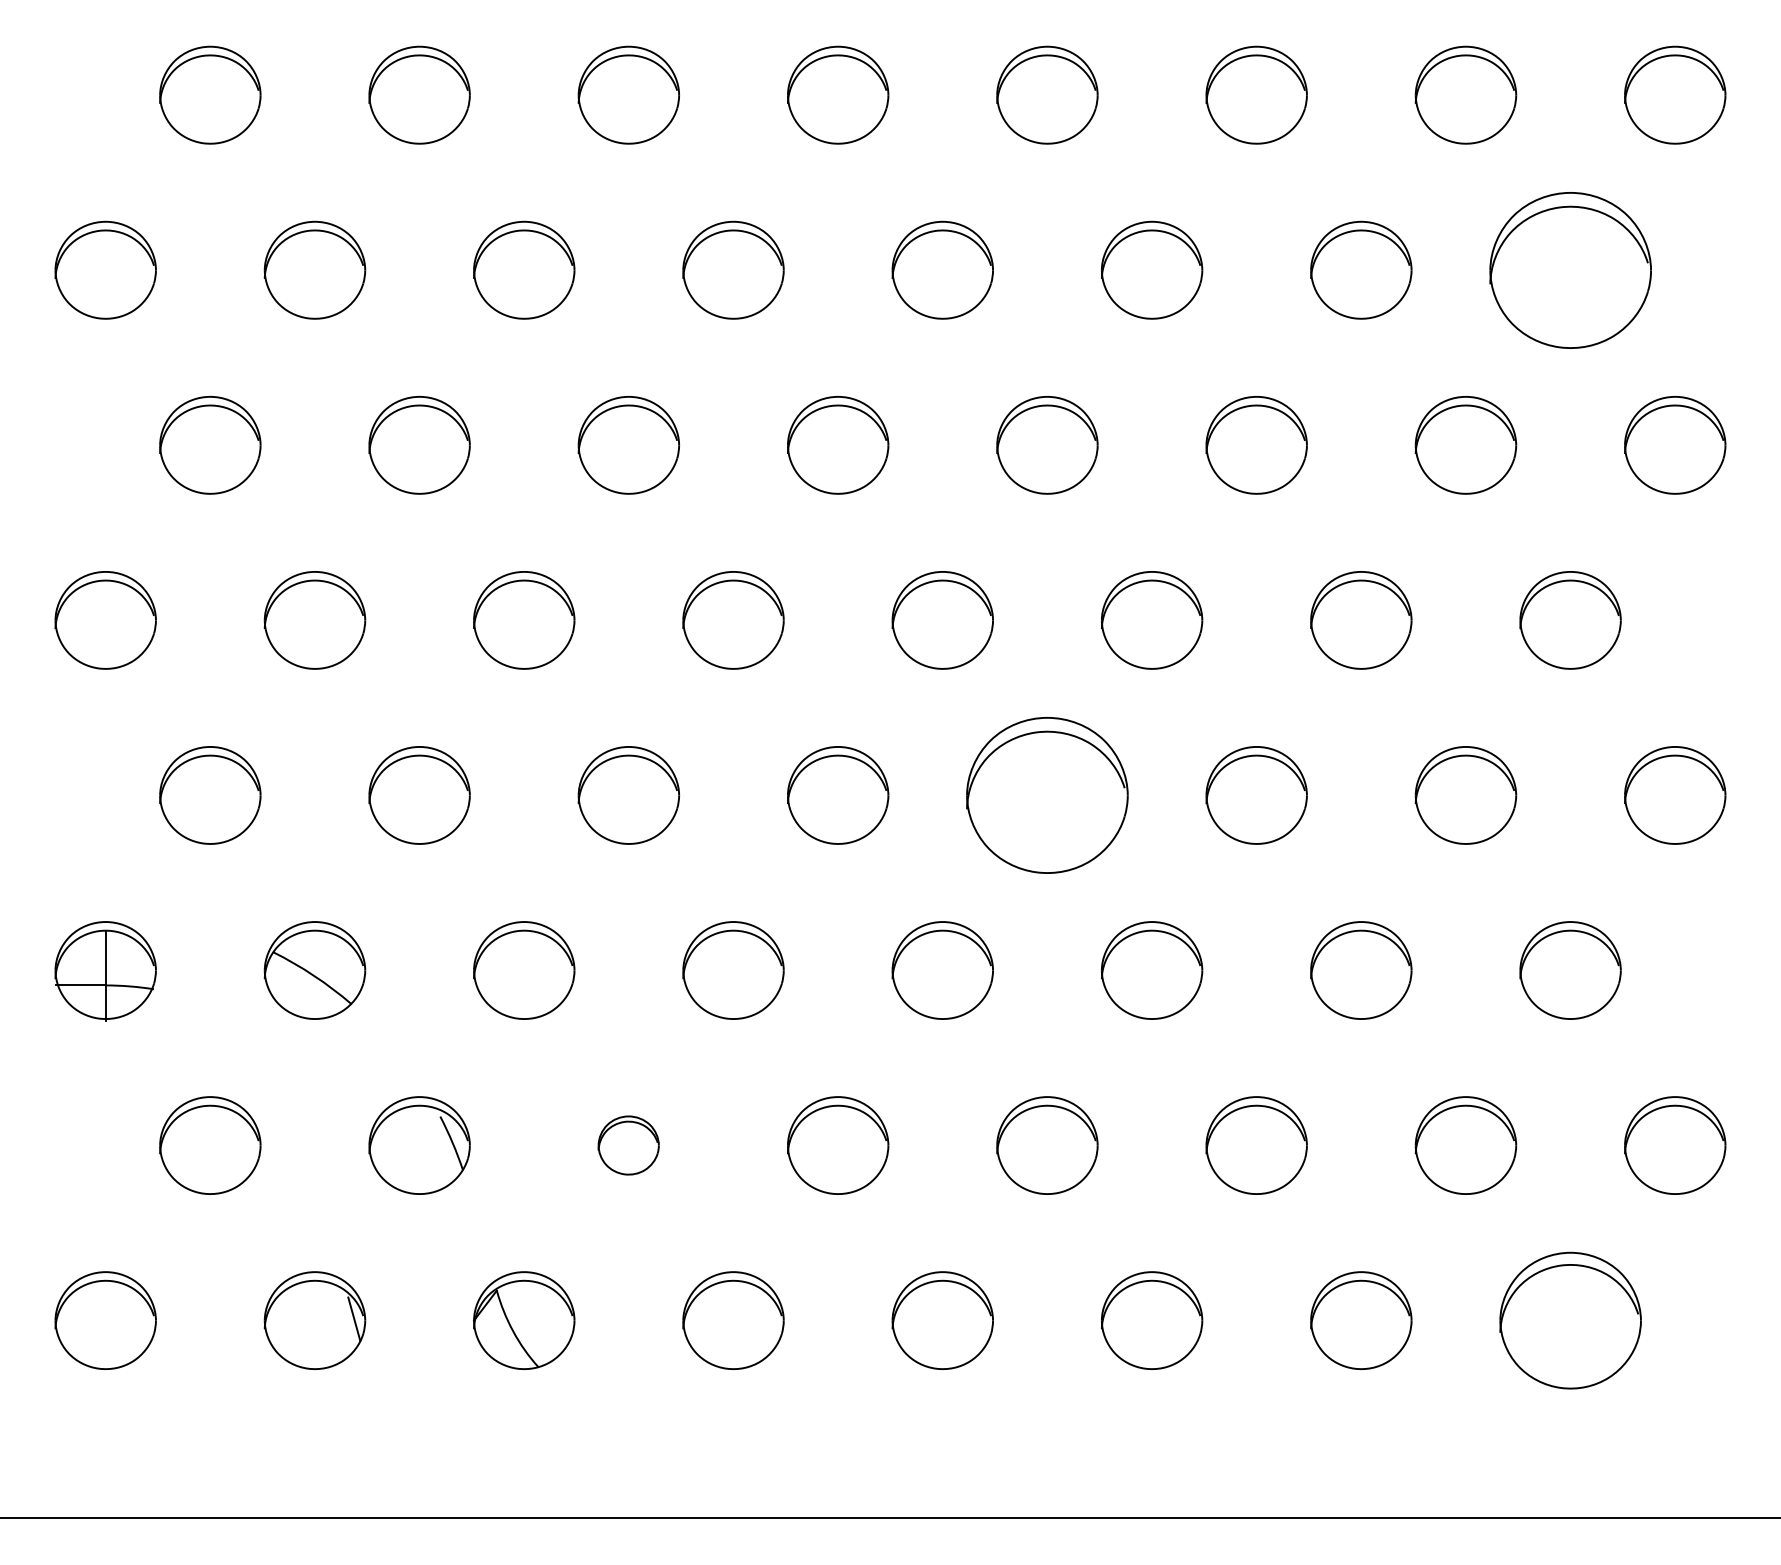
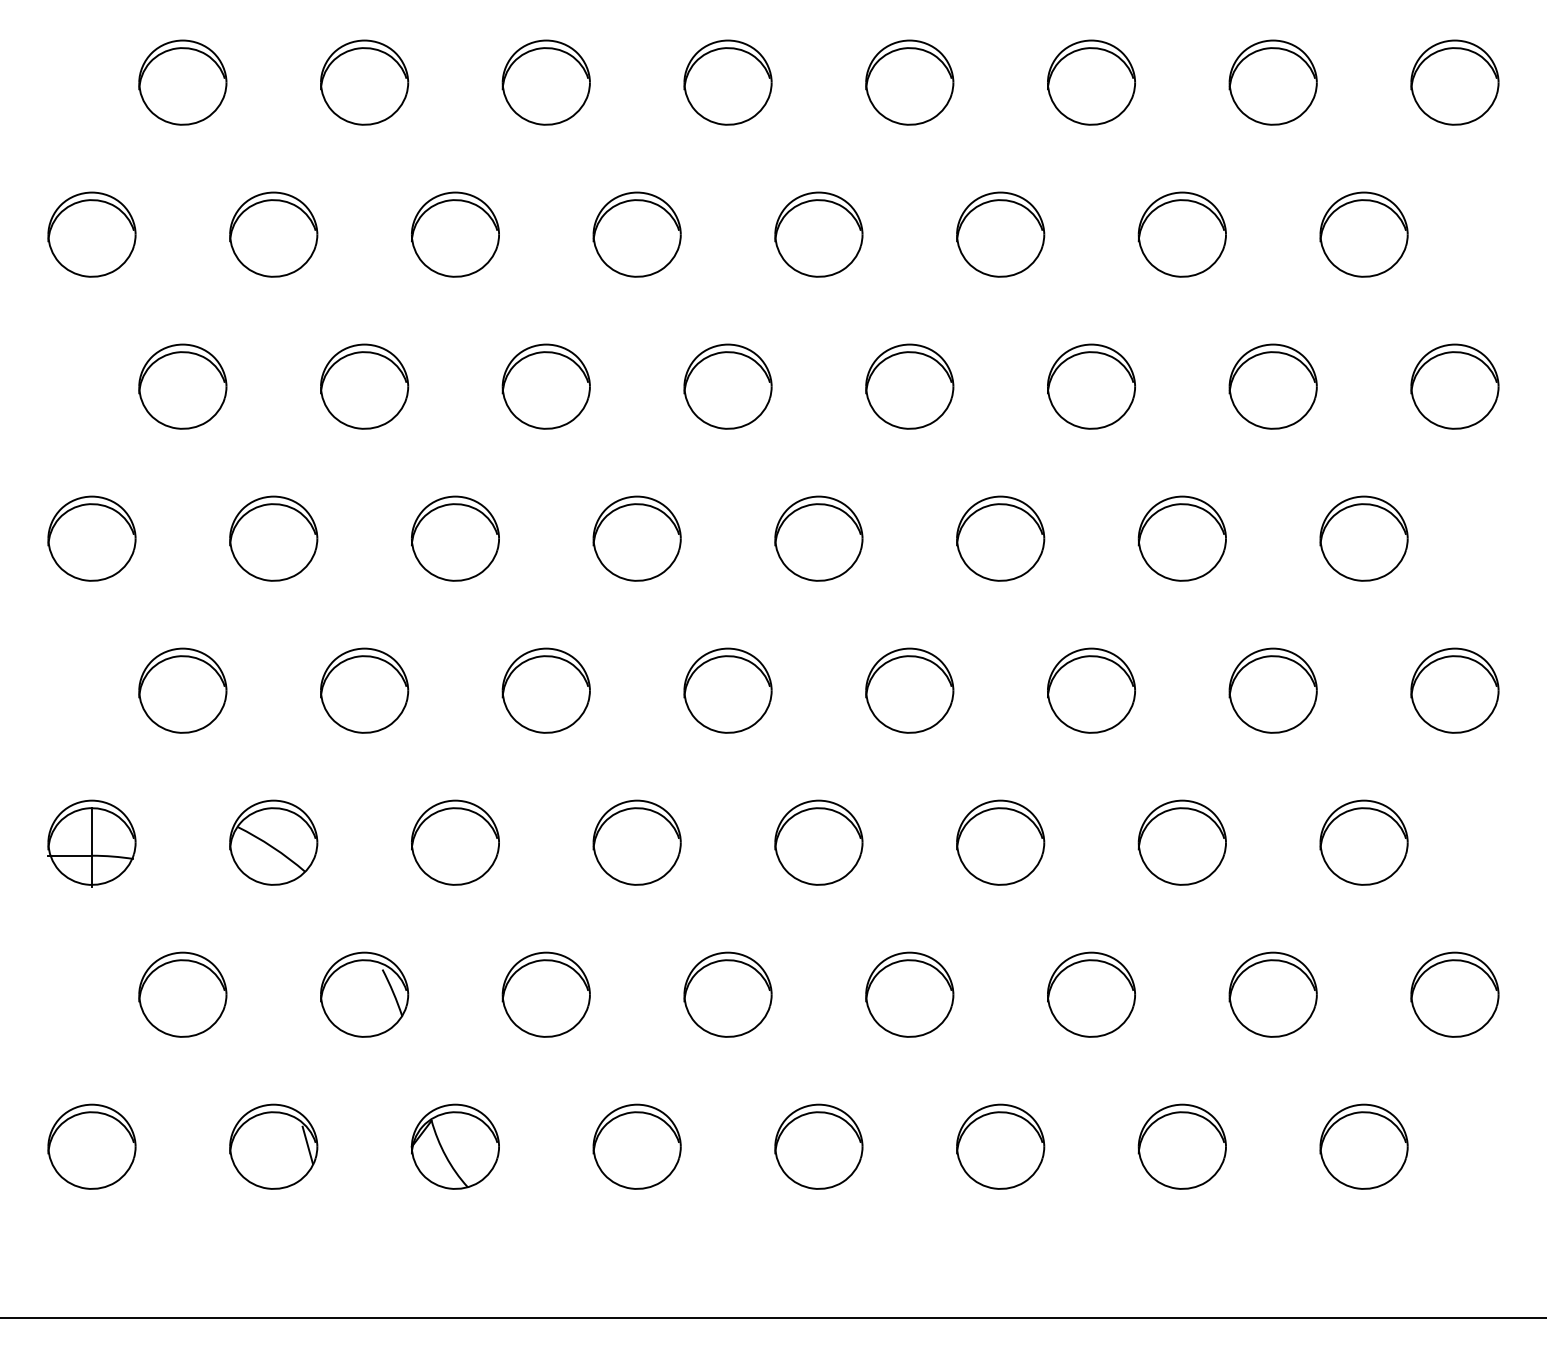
part: (1570, 269) -> (1364, 234), size x0.62
part: (1047, 795) -> (909, 690), size x0.62
part: (628, 1145) -> (545, 994), size x1.67
part: (1570, 1320) -> (1364, 1146), size x0.71

